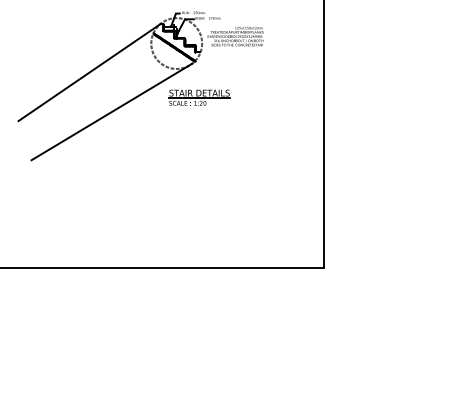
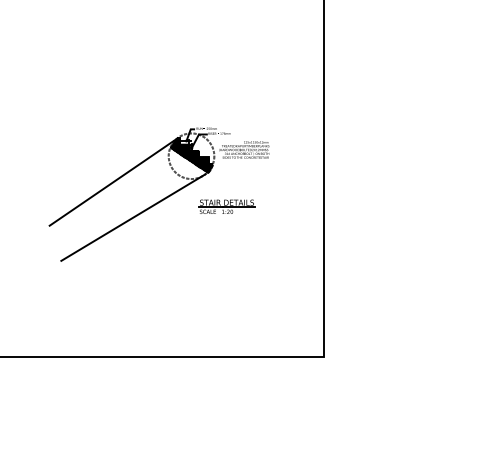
hatch: (176, 42) -> (191, 155), added
part: (199, 97) -> (226, 206), moved

